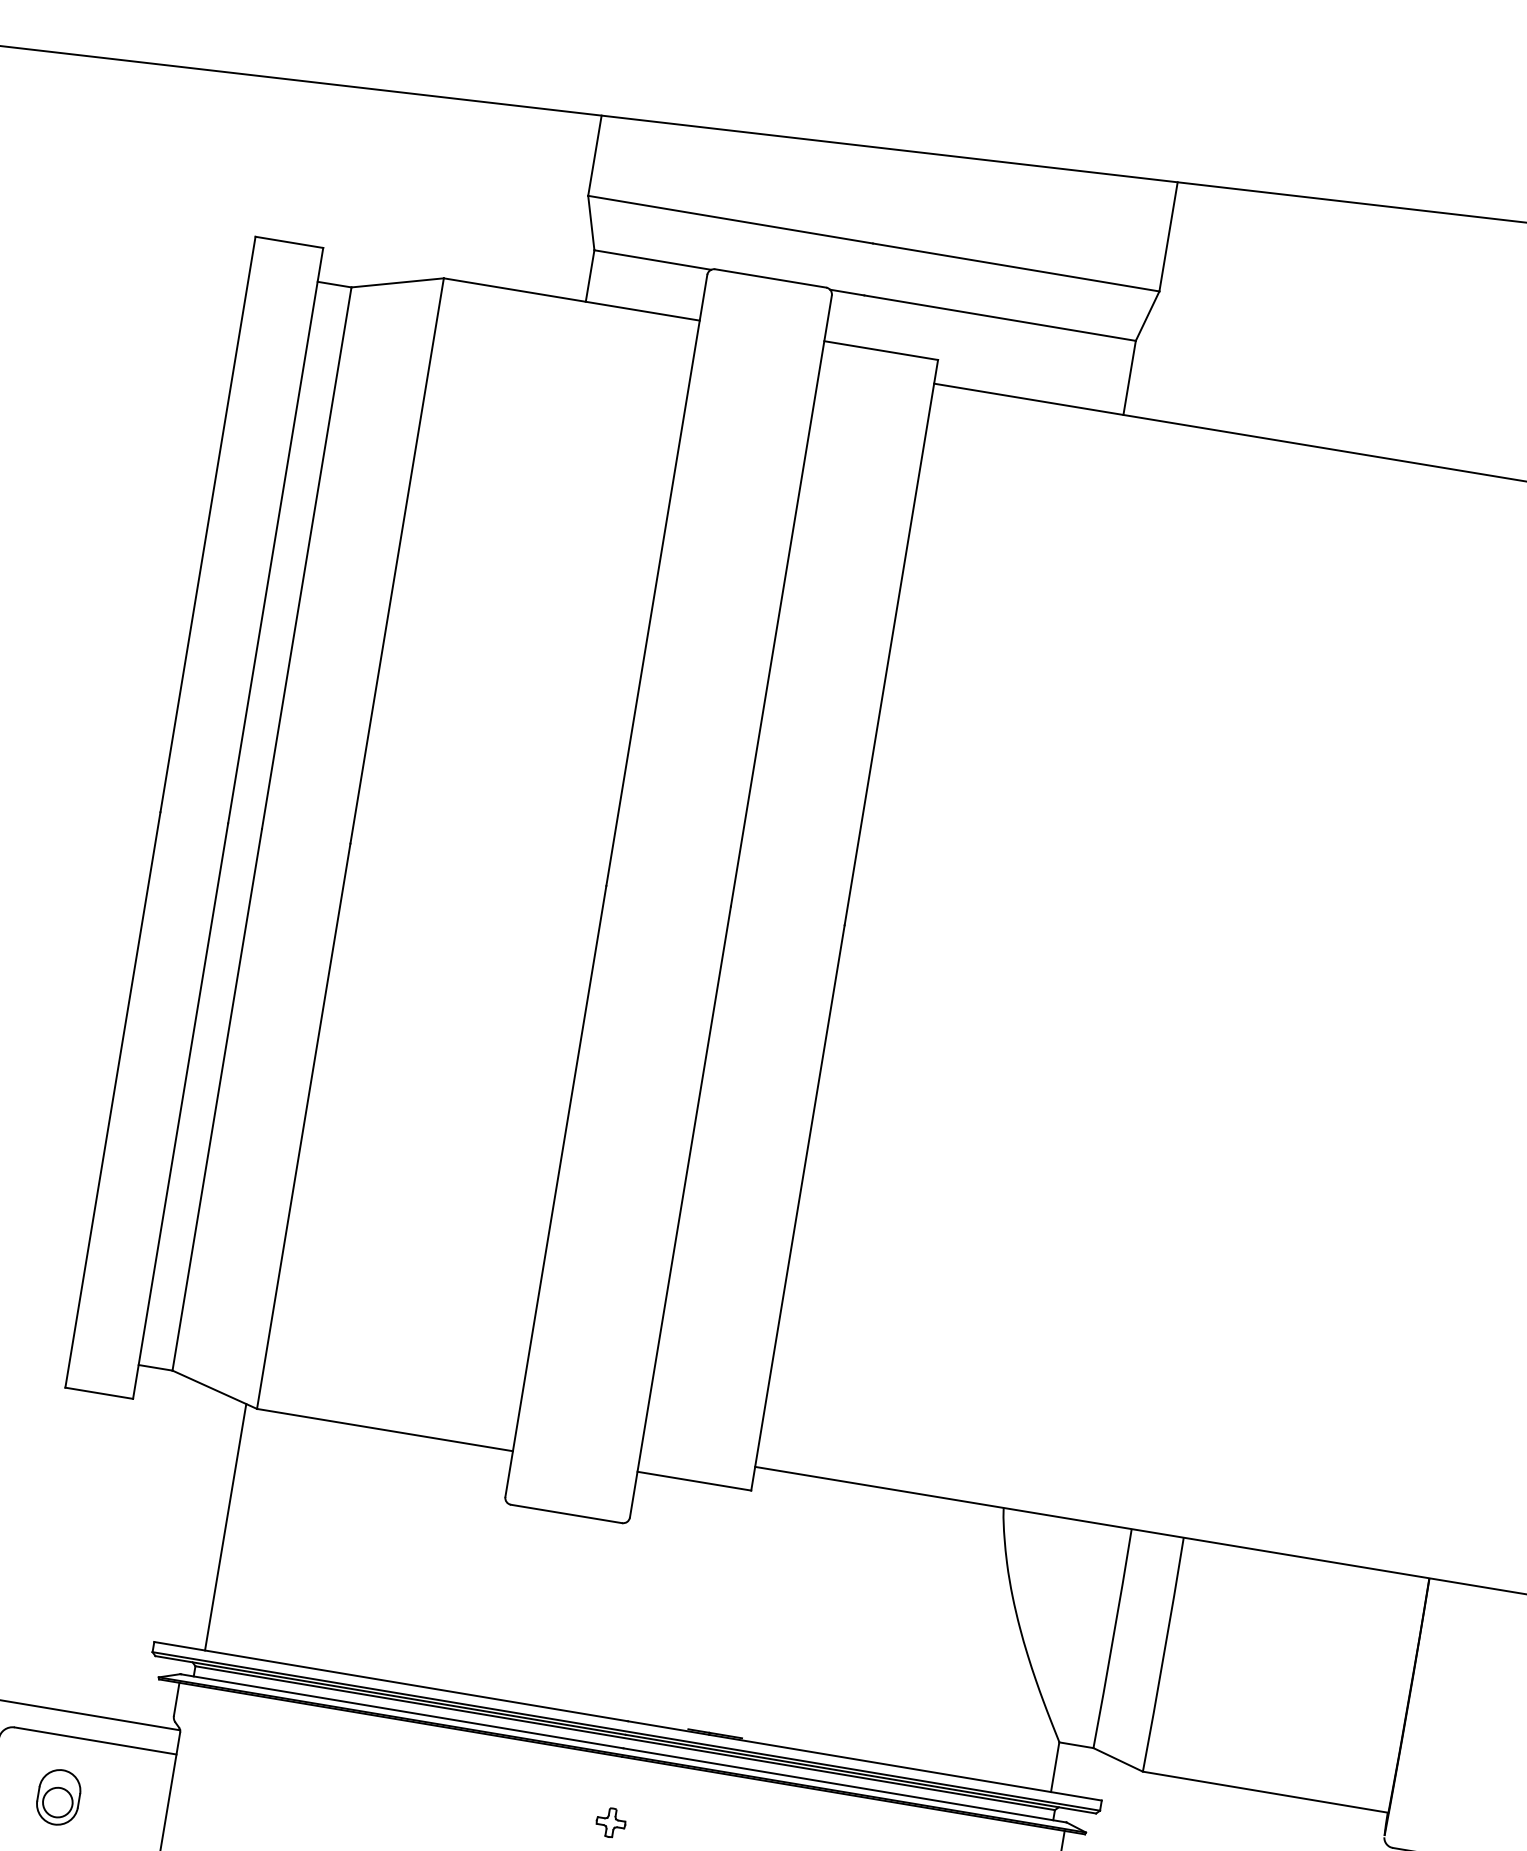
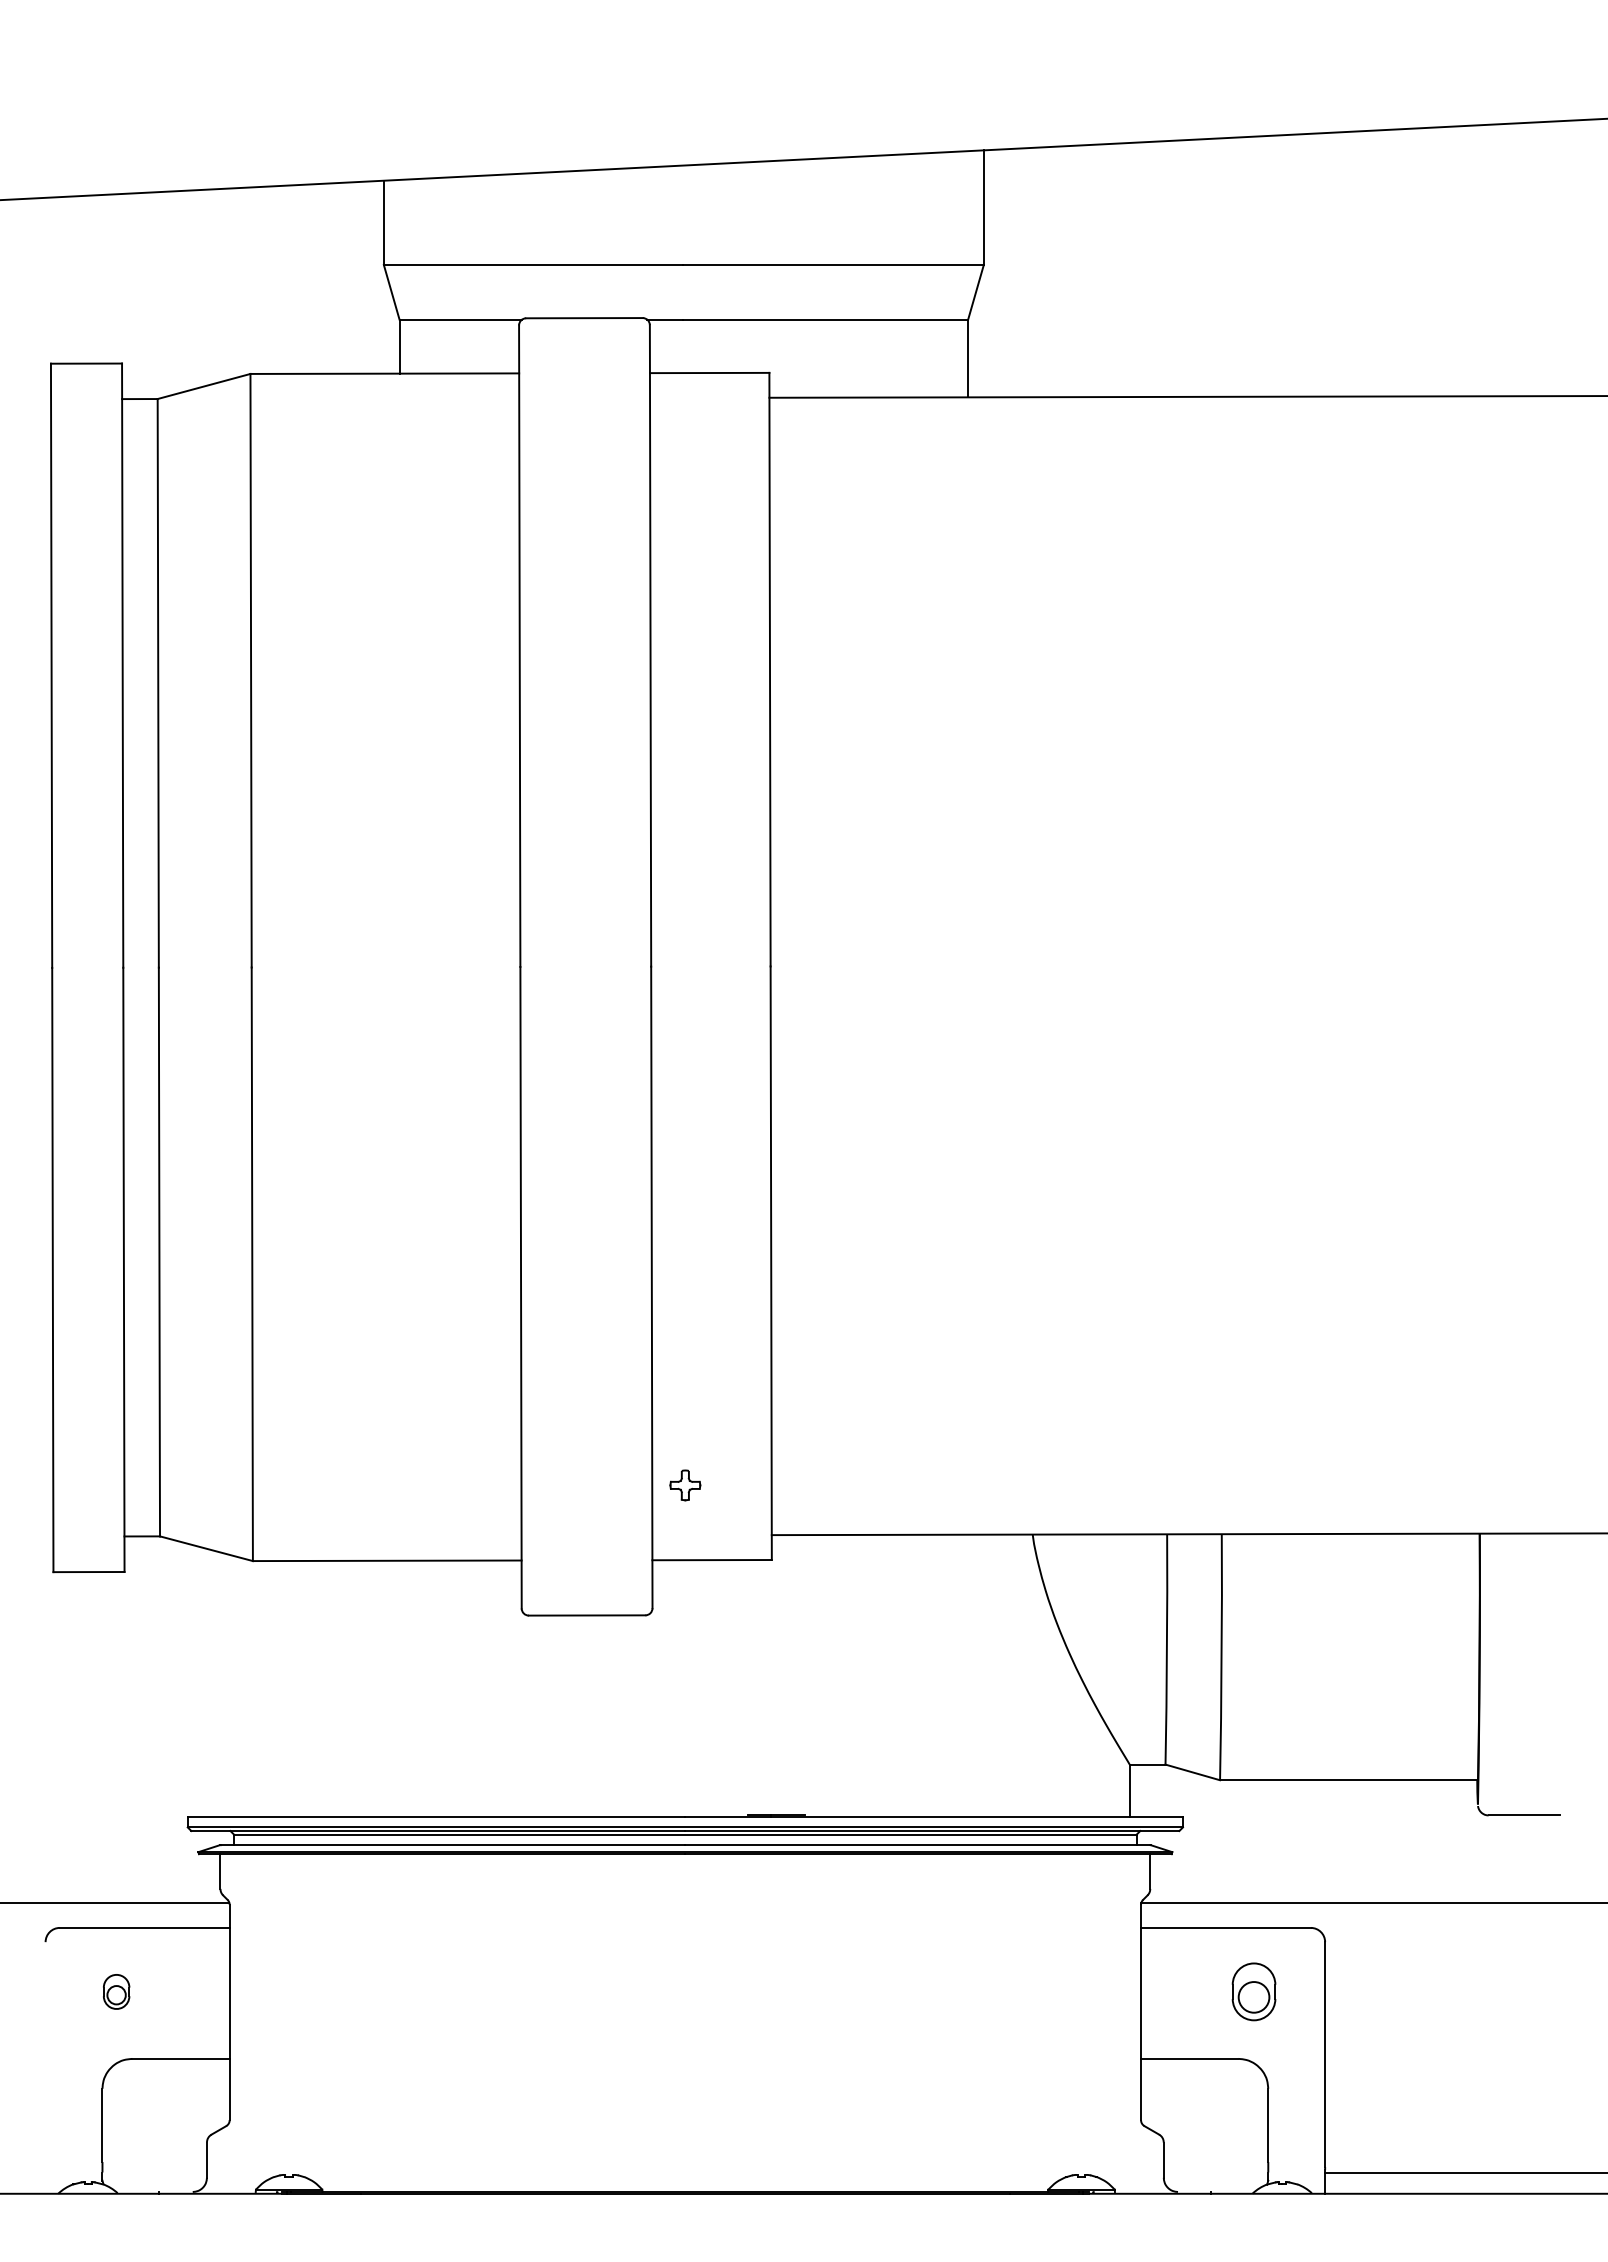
line: (226, 1526) -> (241, 1686), removed
part: (58, 1796) -> (116, 1991), size x0.6
part: (611, 1822) -> (685, 1485), moved

